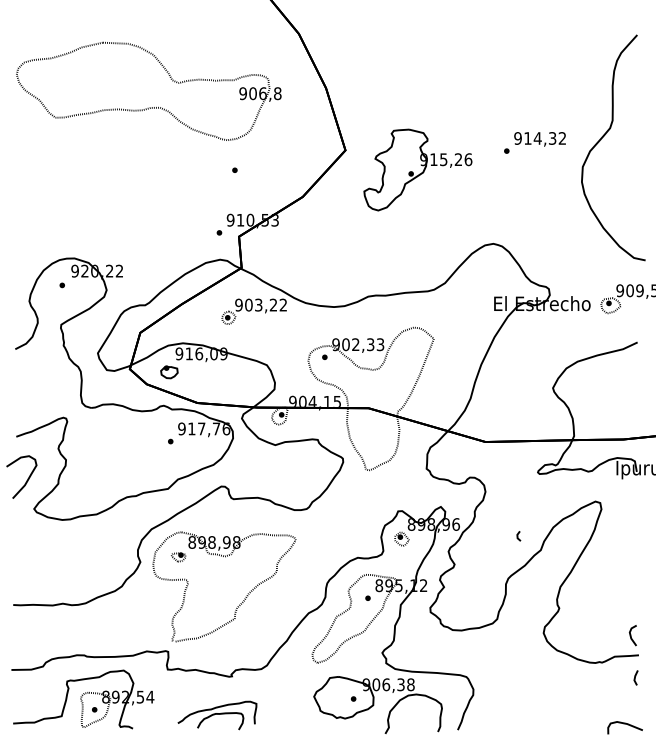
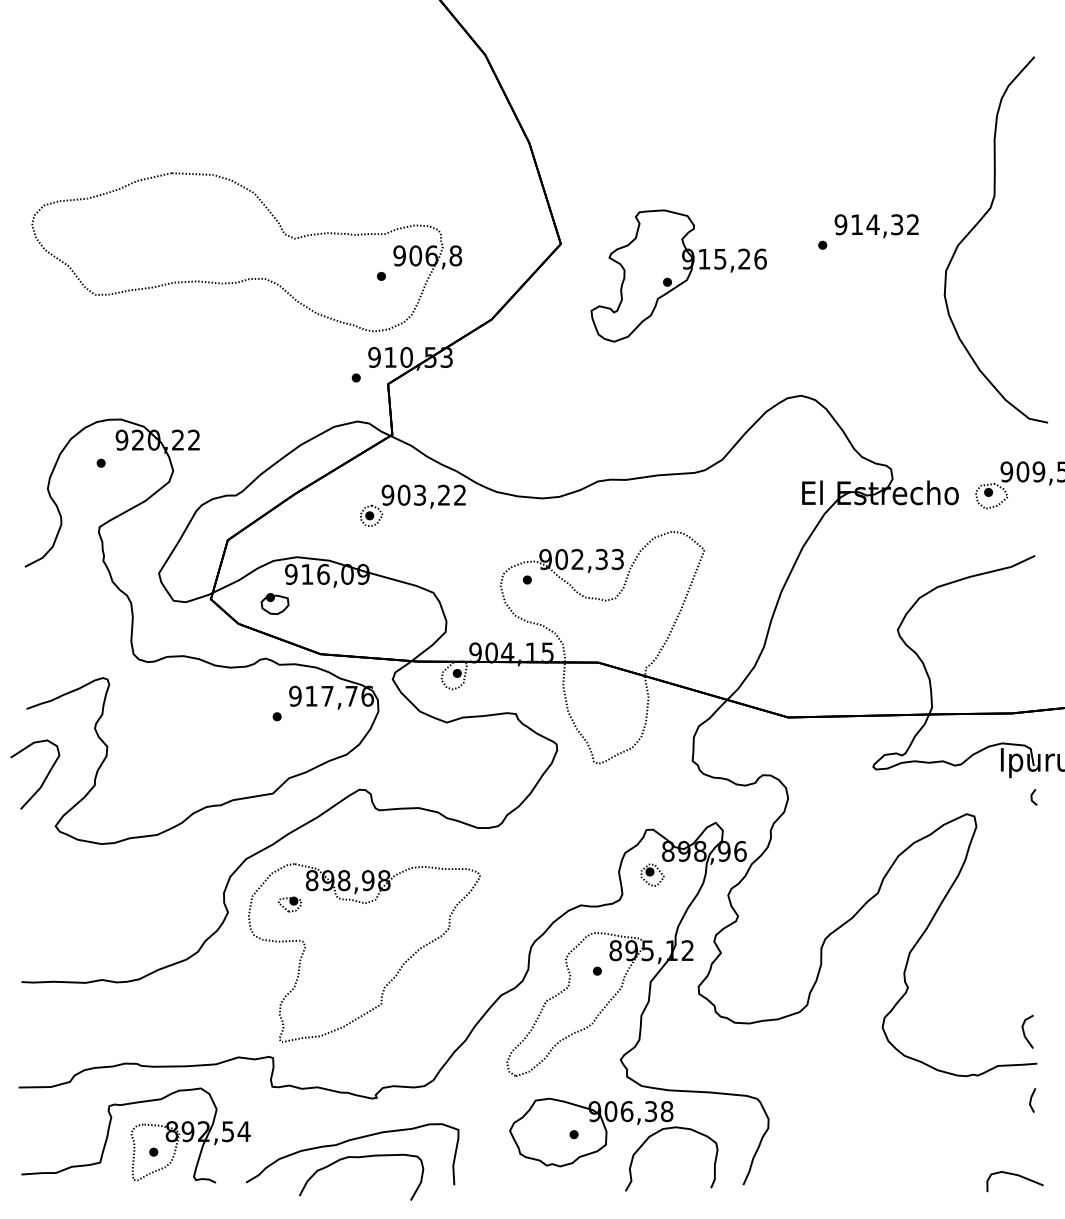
part: (148, 107) -> (245, 278), moved
line: (518, 536) -> (1033, 797), moved
part: (217, 715) -> (353, 1161), size x1.67

